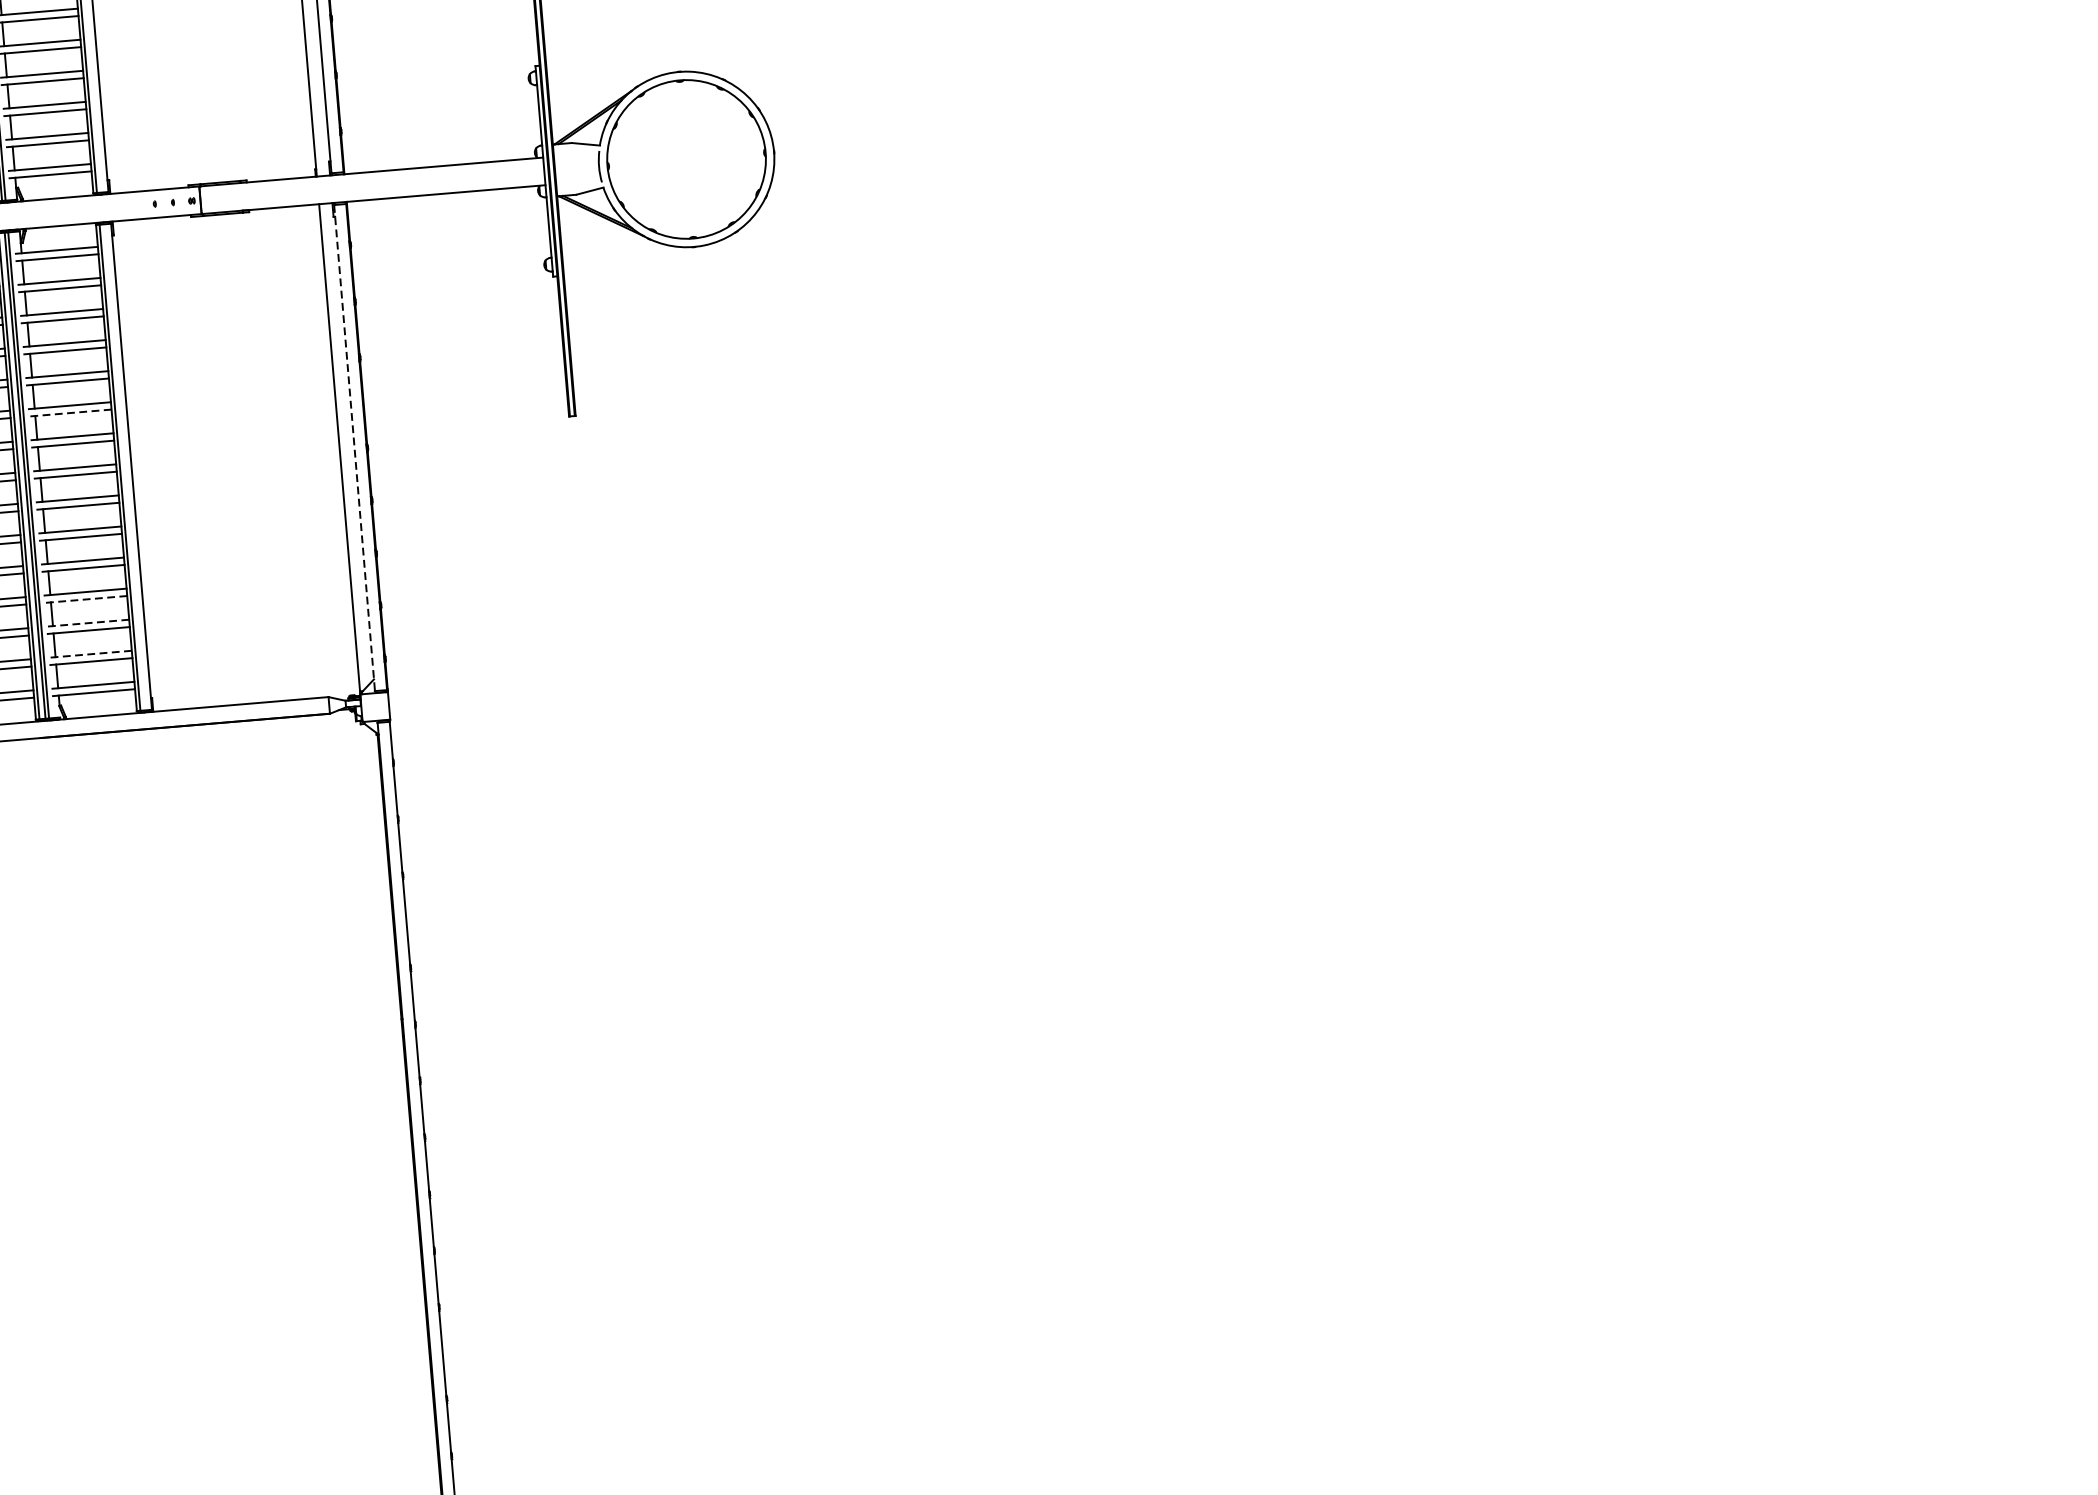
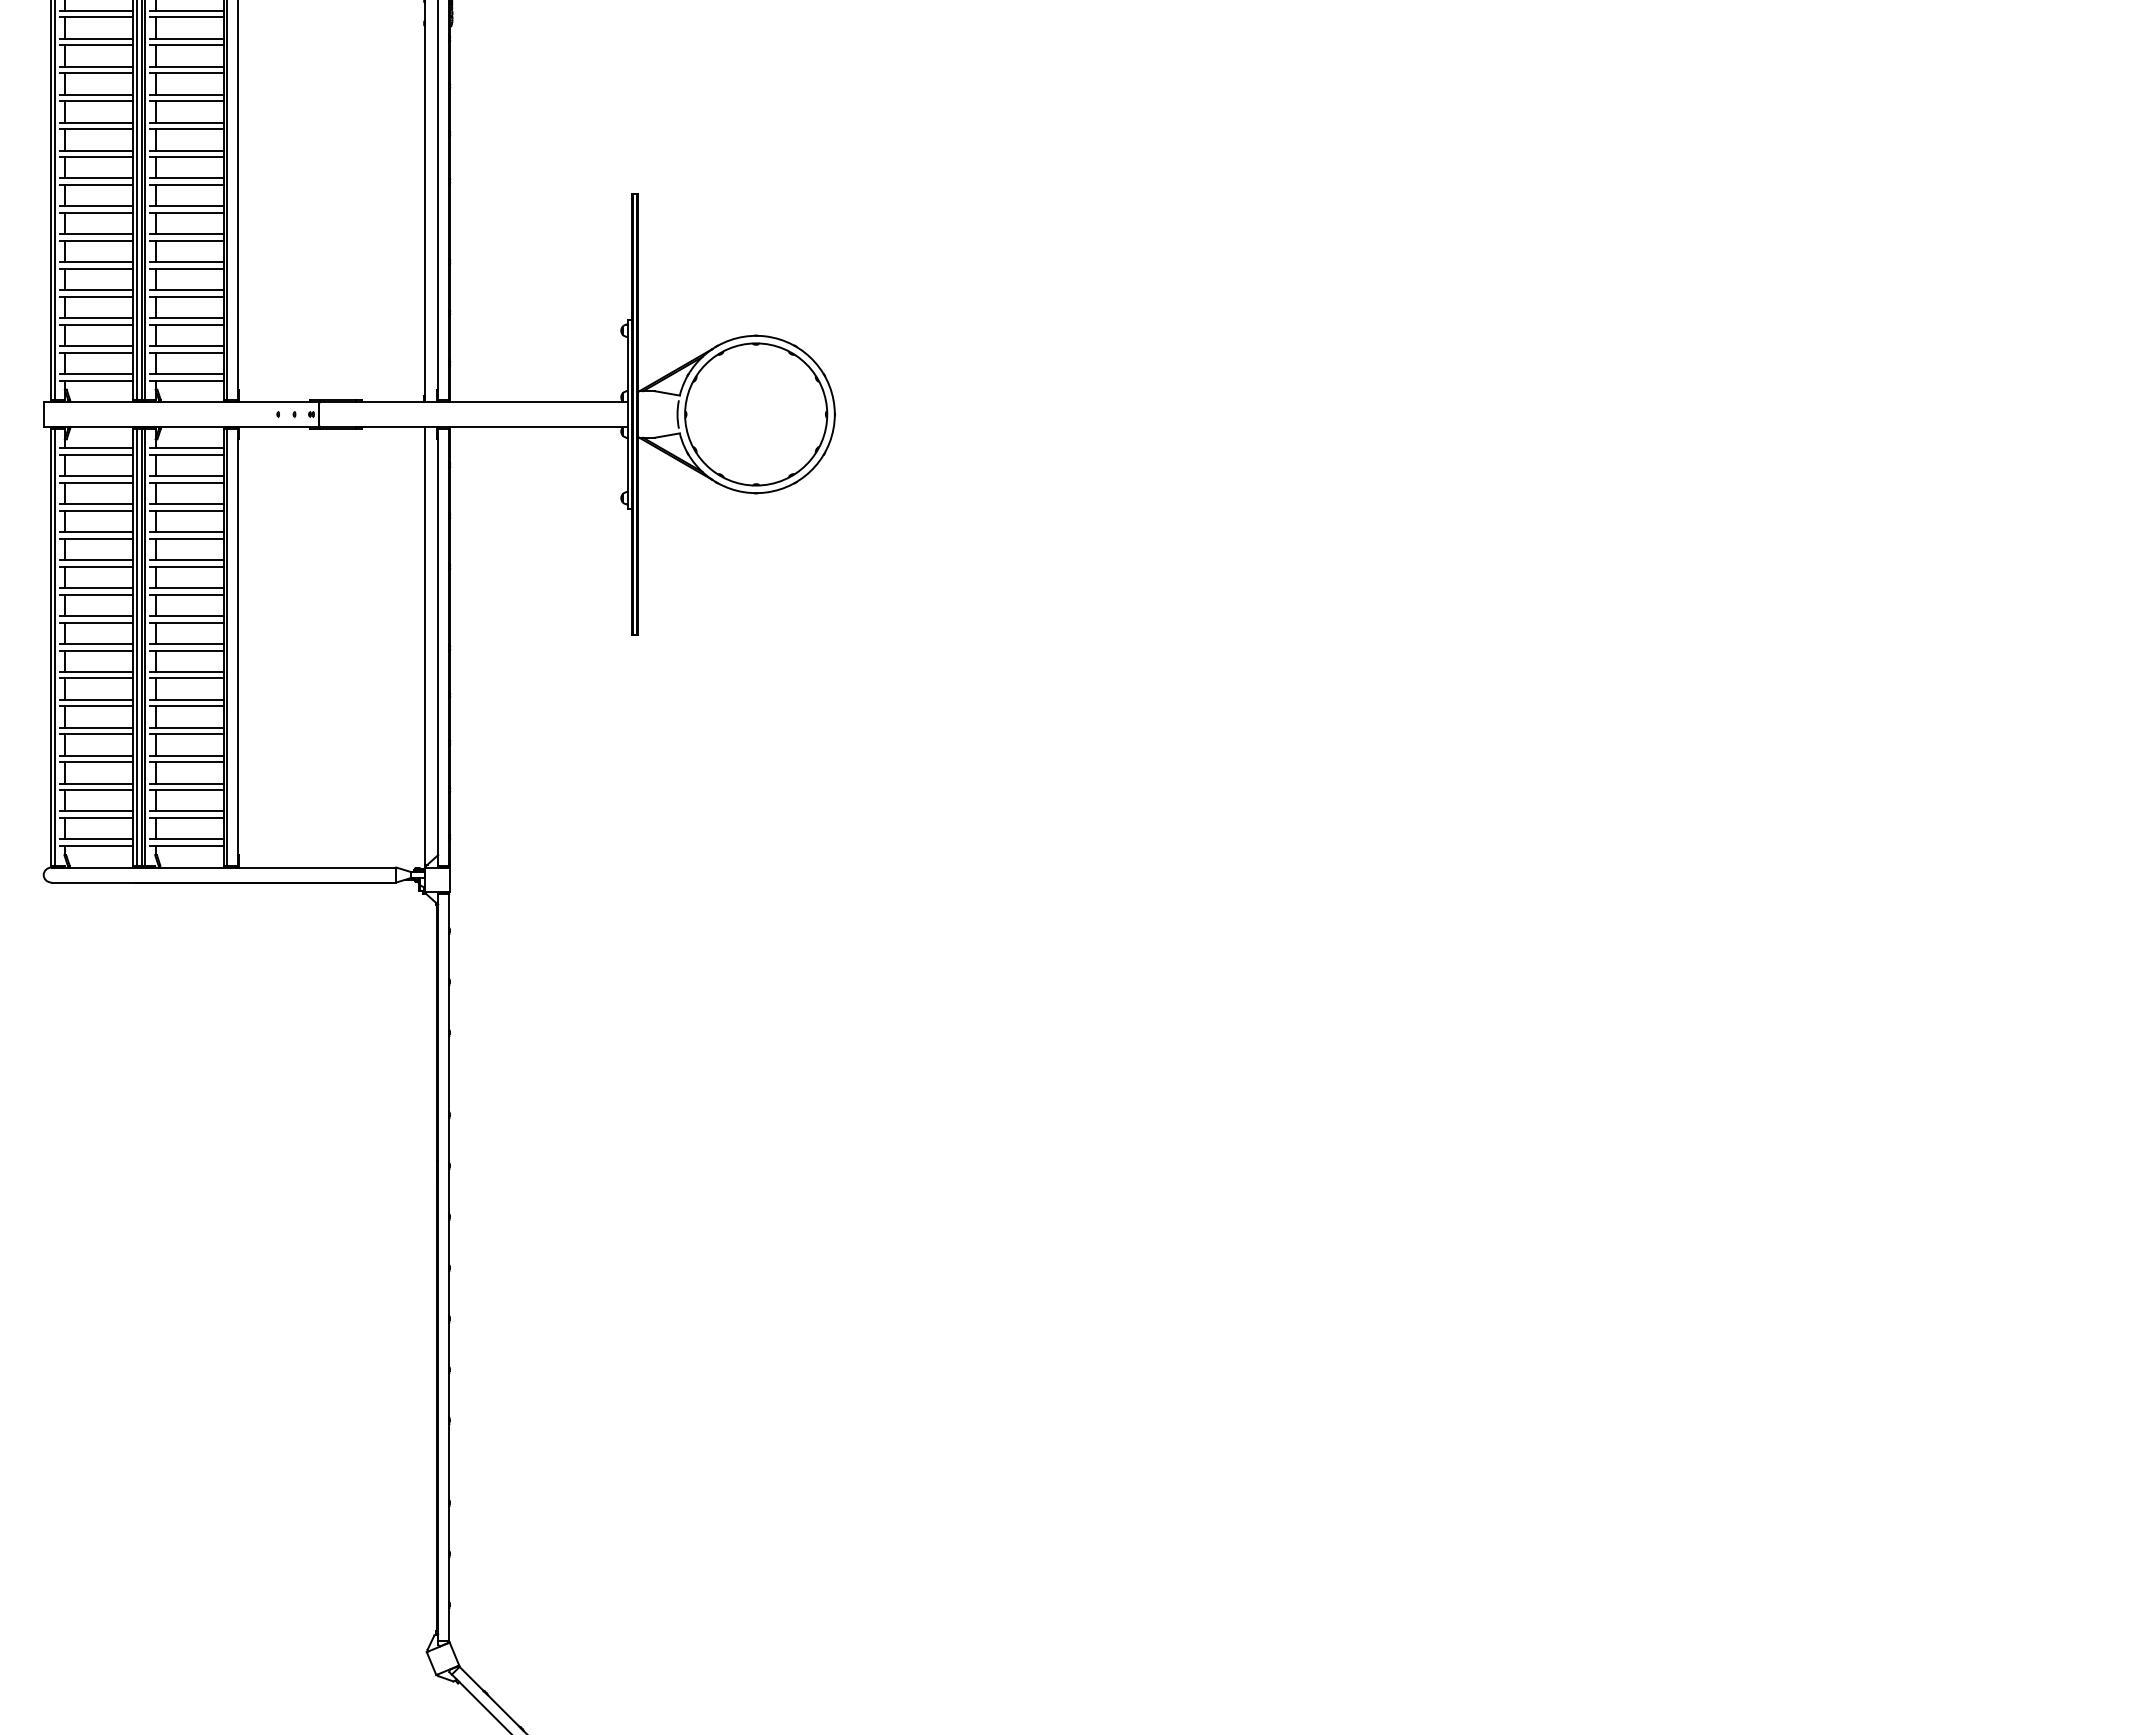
line: (70, 412) -> (187, 594), dashed -> solid
line: (354, 448) -> (438, 647), dashed -> solid
line: (86, 599) -> (187, 762), dashed -> solid
line: (88, 623) -> (187, 783), dashed -> solid
line: (91, 654) -> (187, 811), dashed -> solid

